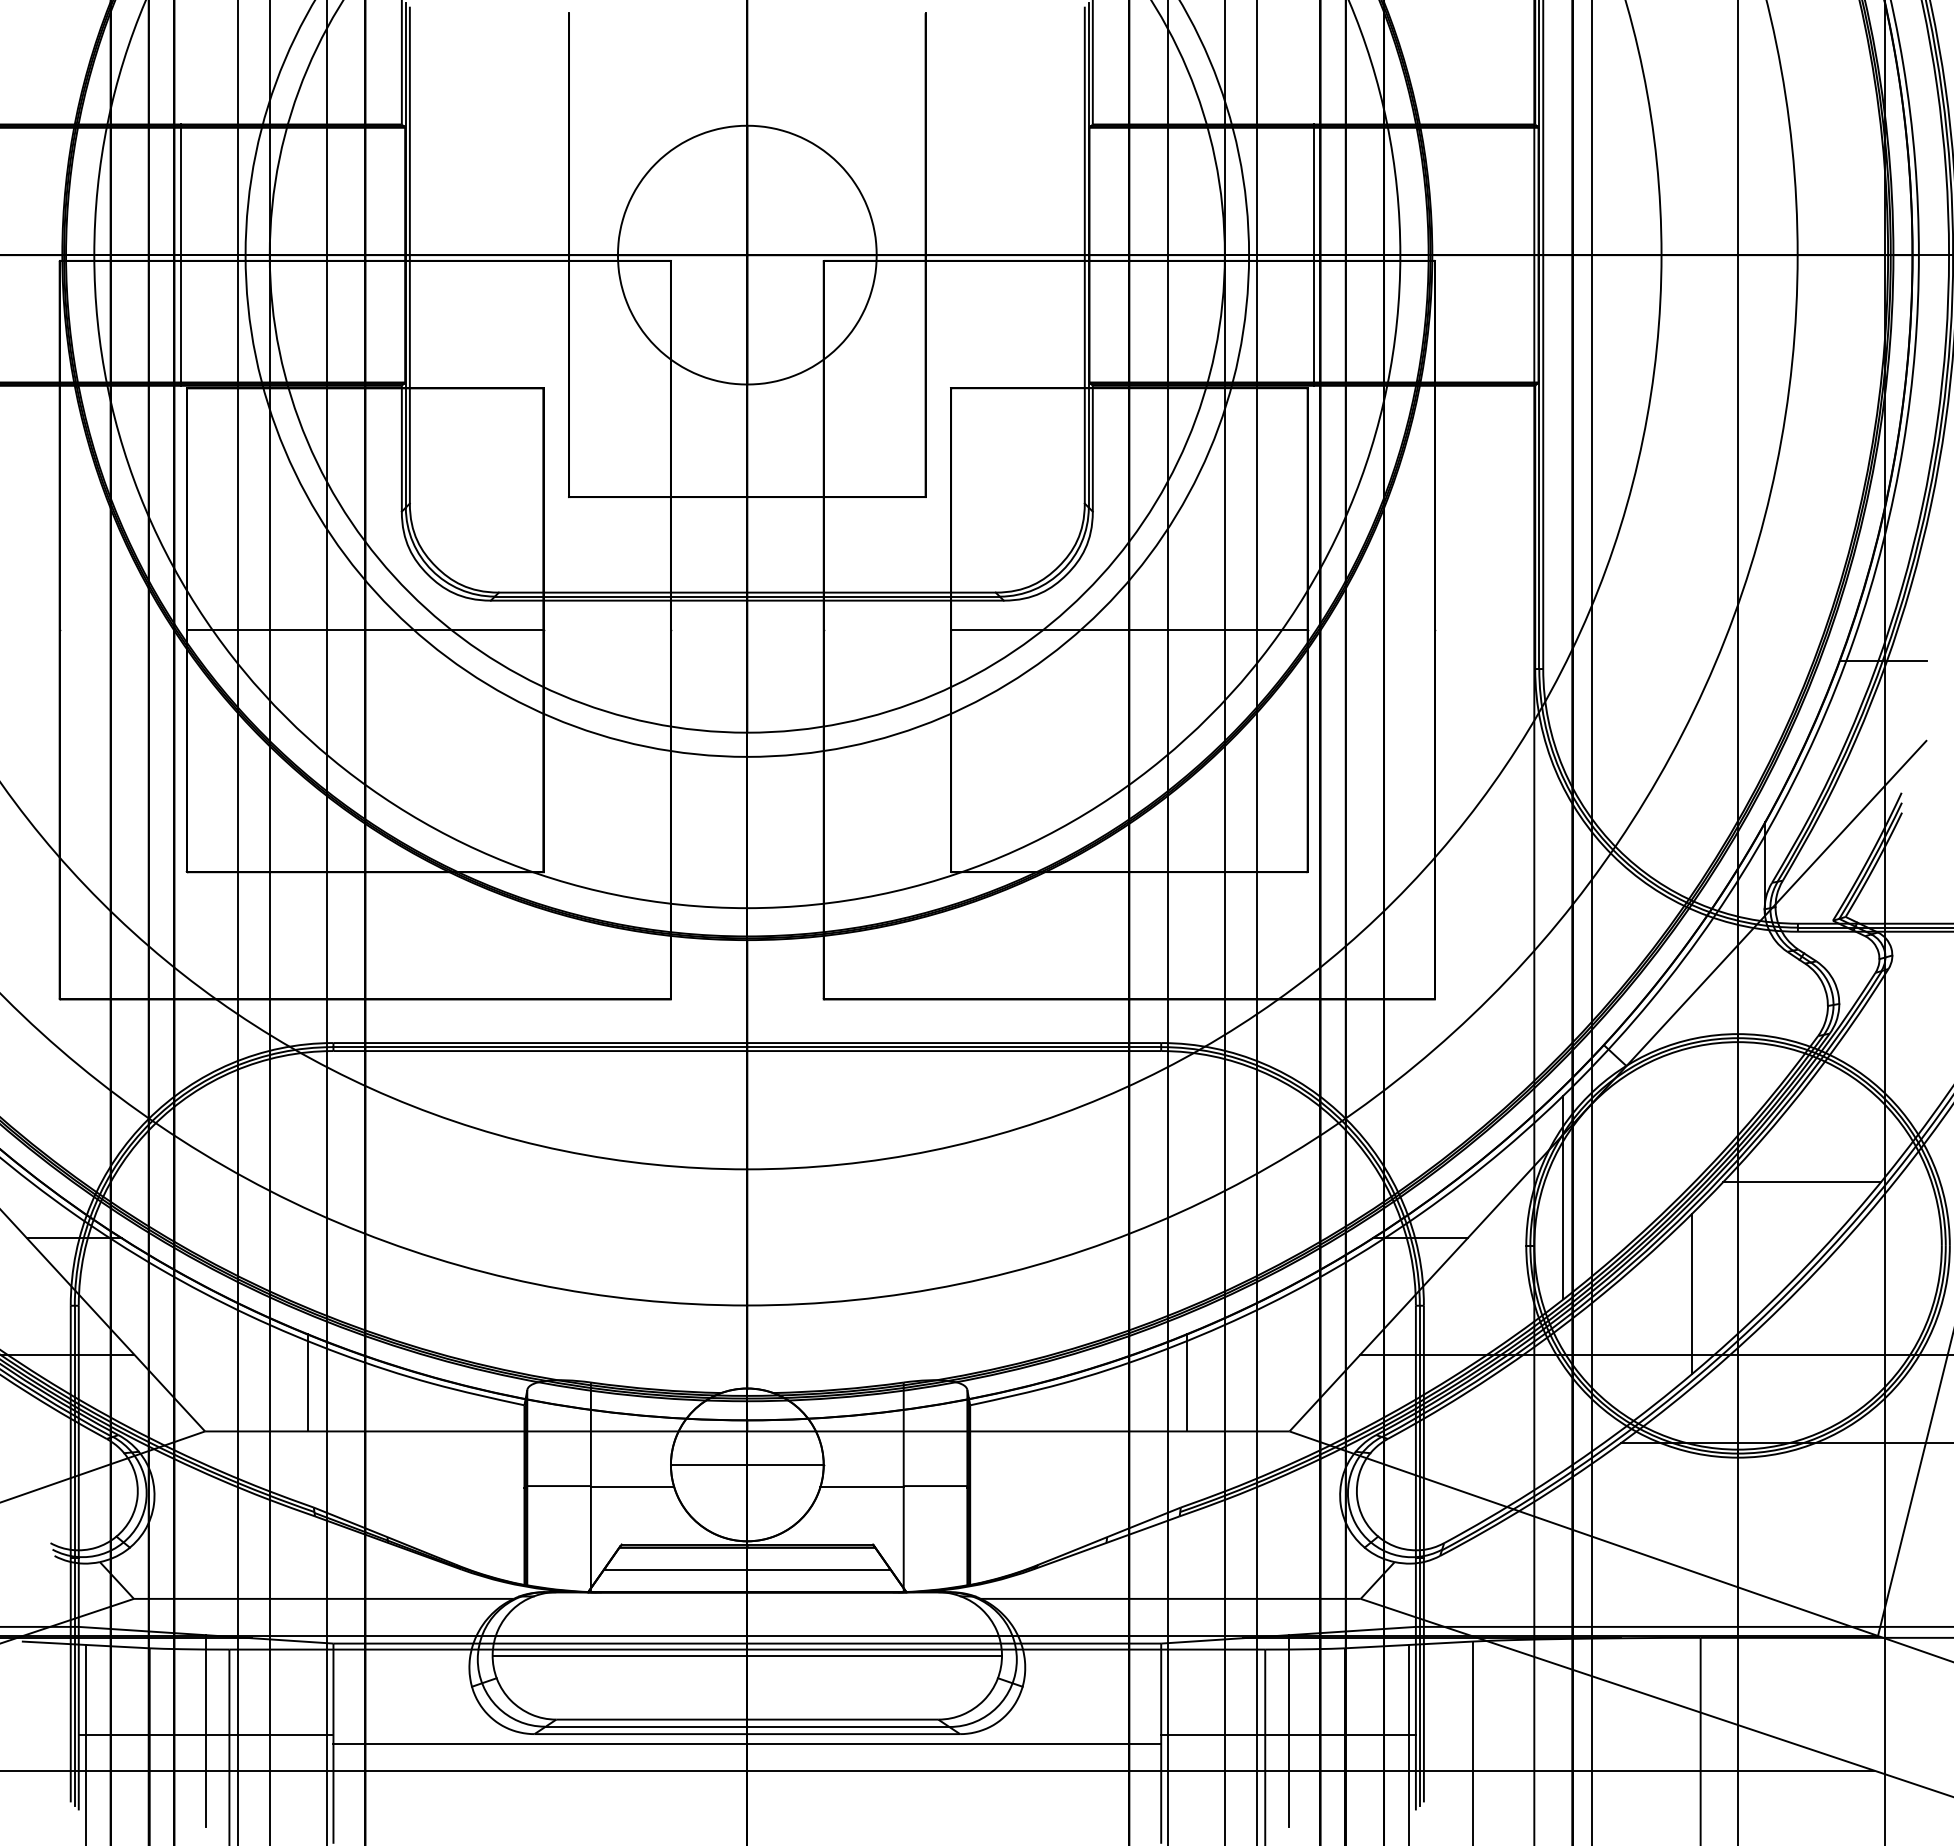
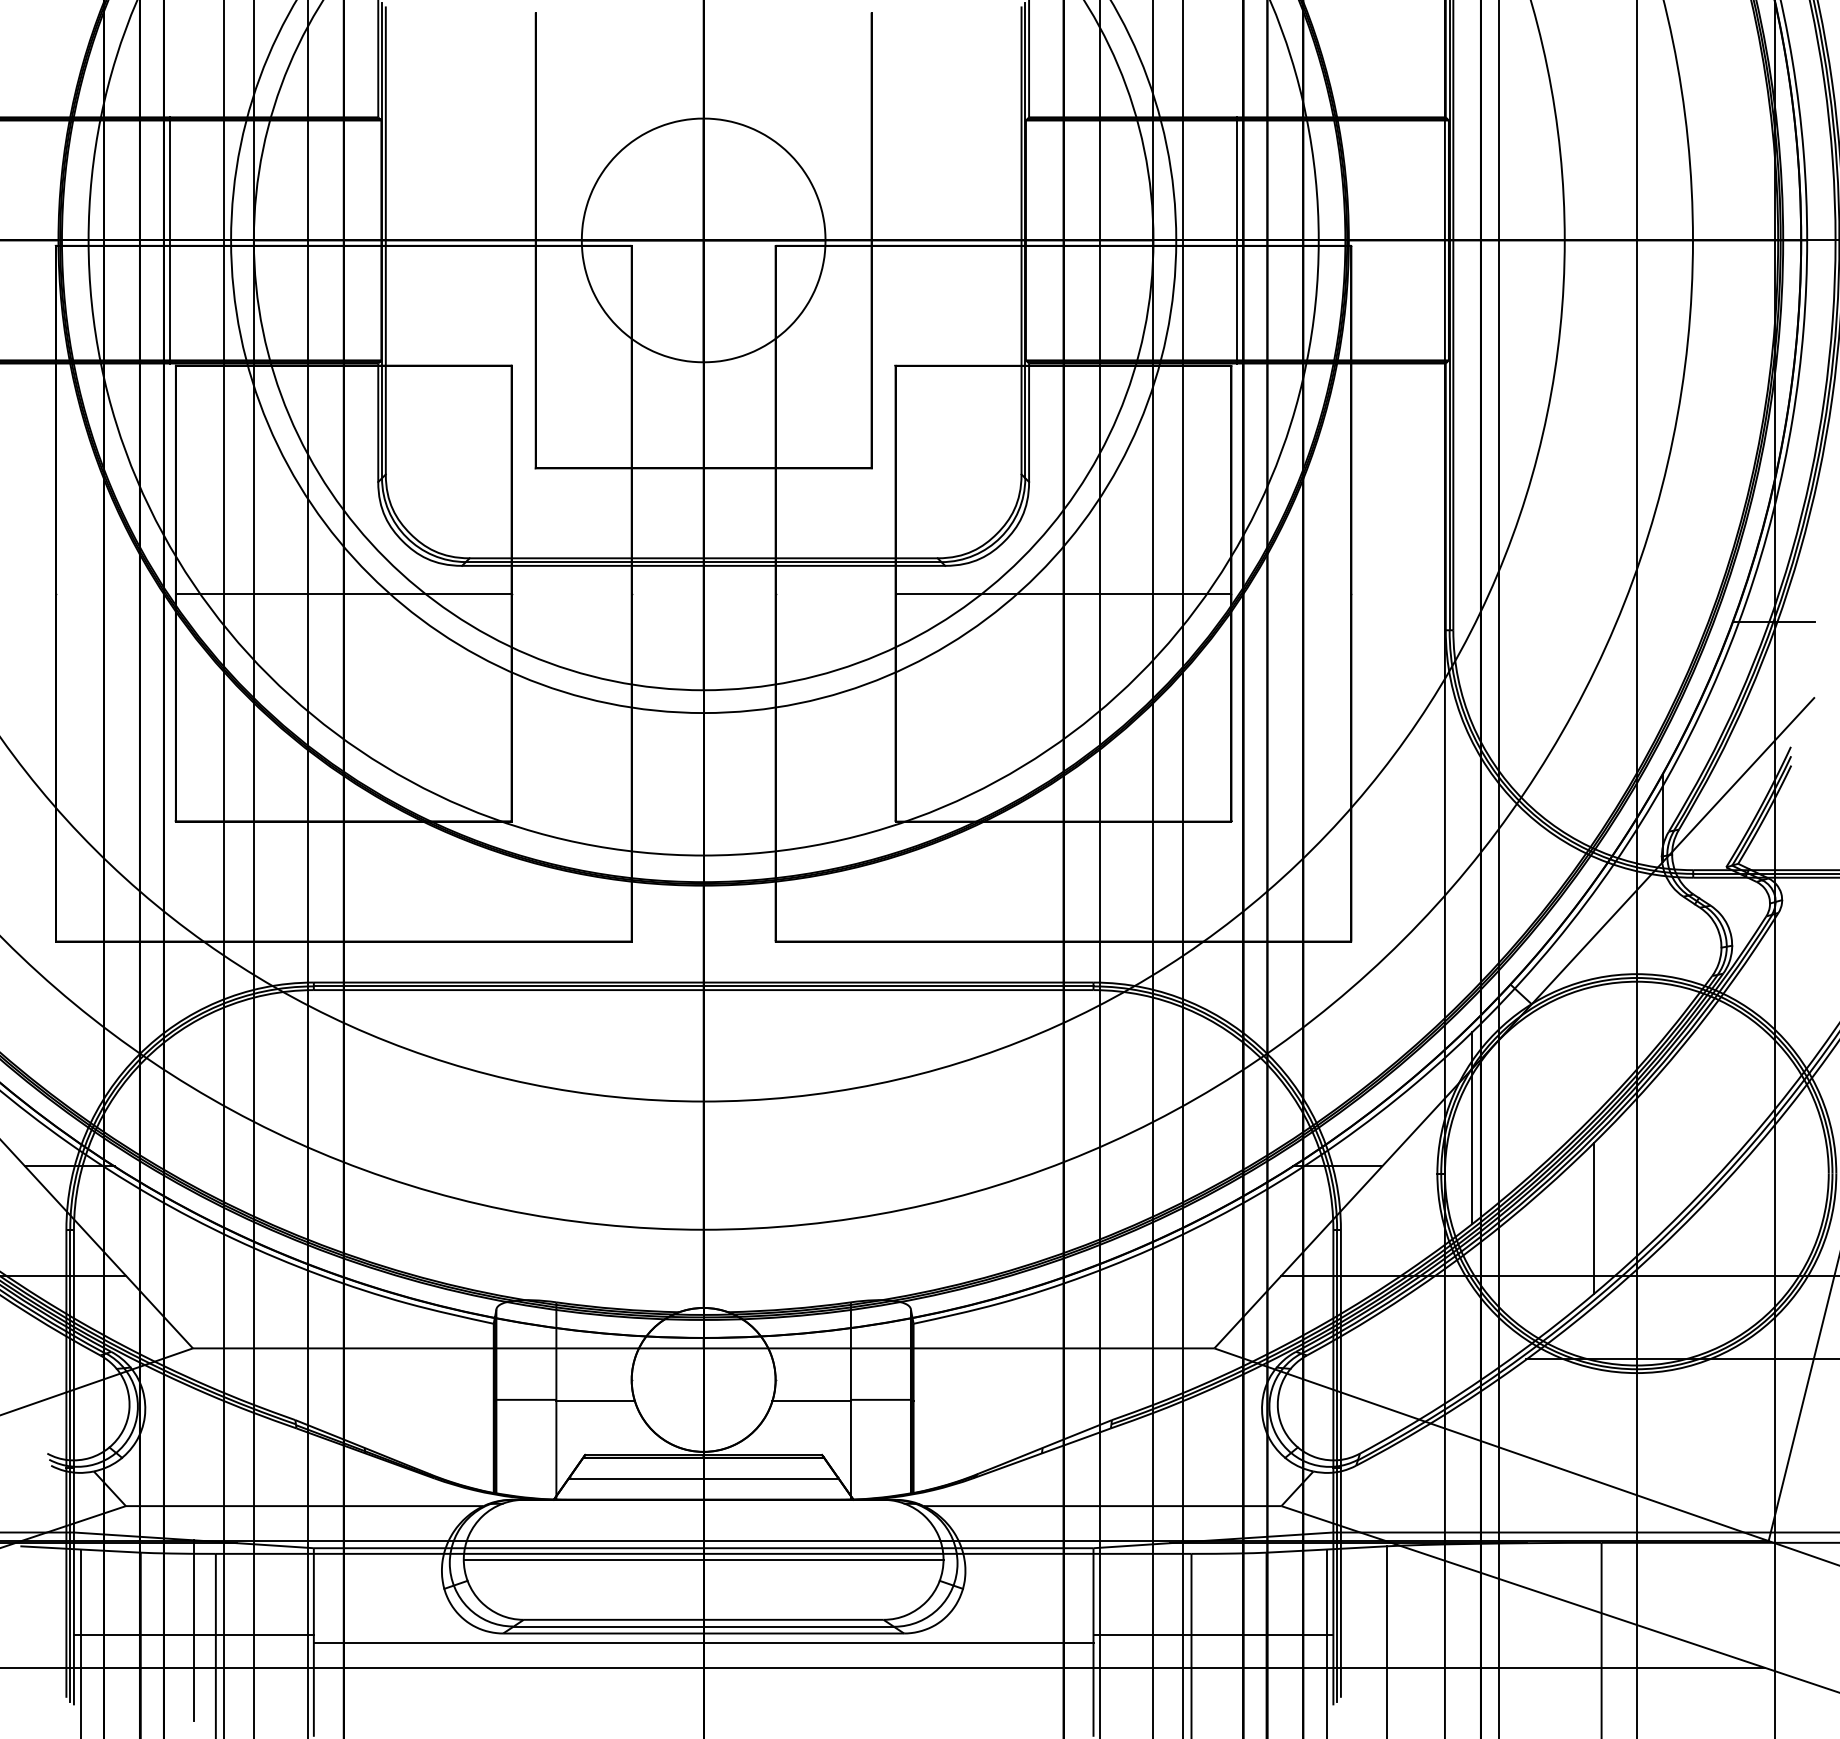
line: (1802, 1182) -> (1697, 1113), removed
line: (307, 1382) -> (289, 1302), removed
line: (1186, 1382) -> (1117, 1302), removed
line: (746, 1464) -> (702, 1379), removed
line: (1288, 1731) -> (1213, 1631), removed

